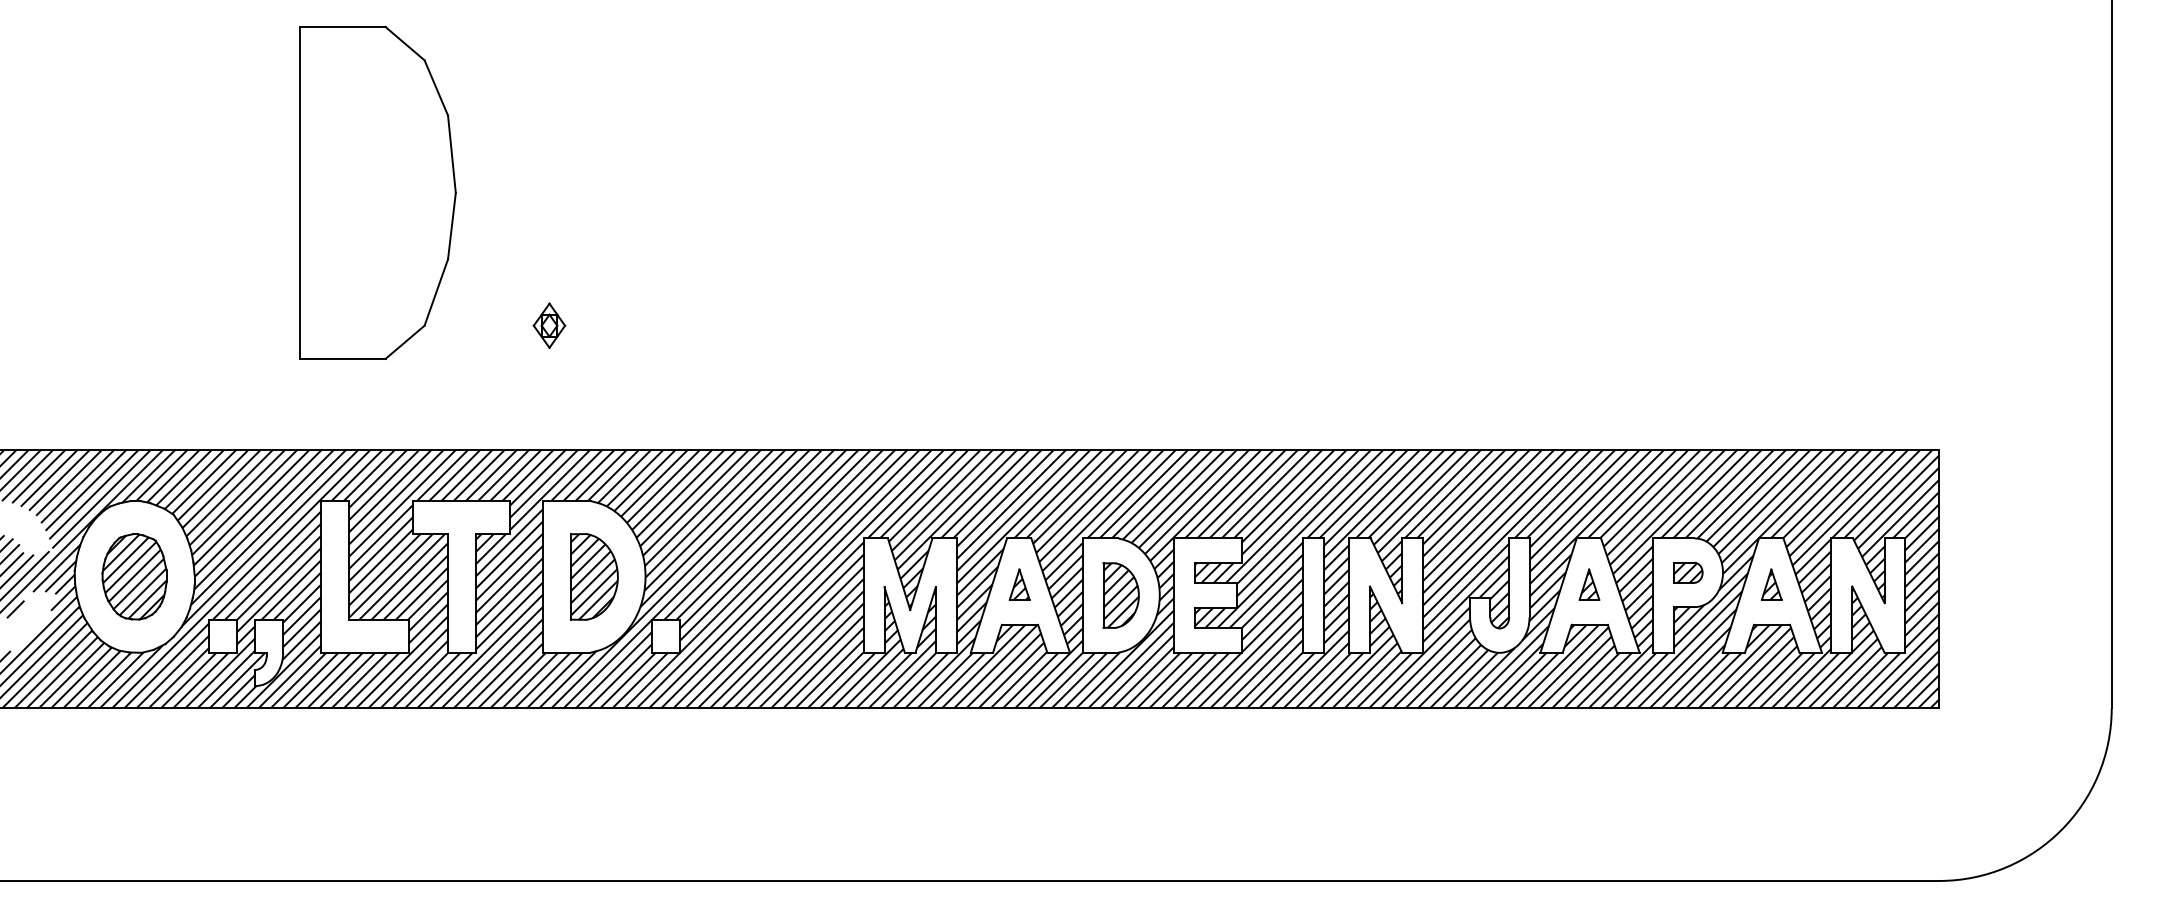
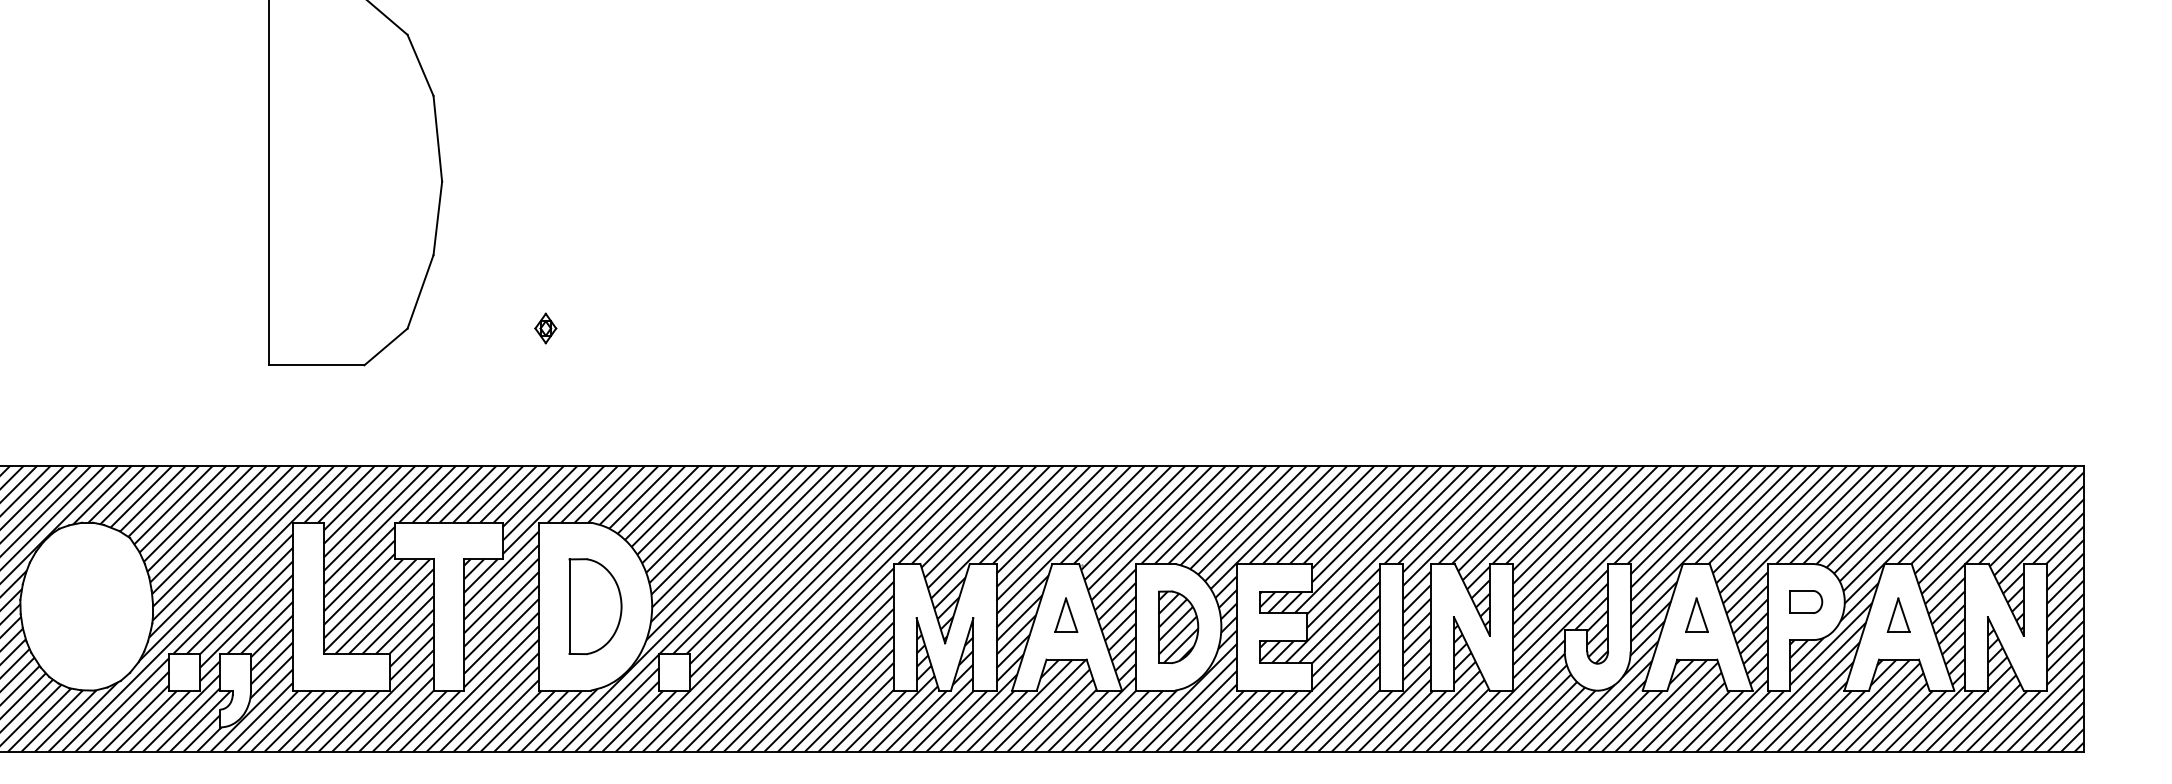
part: (549, 325) -> (545, 328), size x0.6
hatch: (1687, 572) -> (1805, 601), removed
part: (134, 576) -> (86, 606), removed
hatch: (593, 576) -> (594, 606), removed
hatch: (1020, 584) -> (1067, 615), removed
hatch: (1588, 585) -> (1695, 616), removed
hatch: (1770, 586) -> (1897, 617), removed

